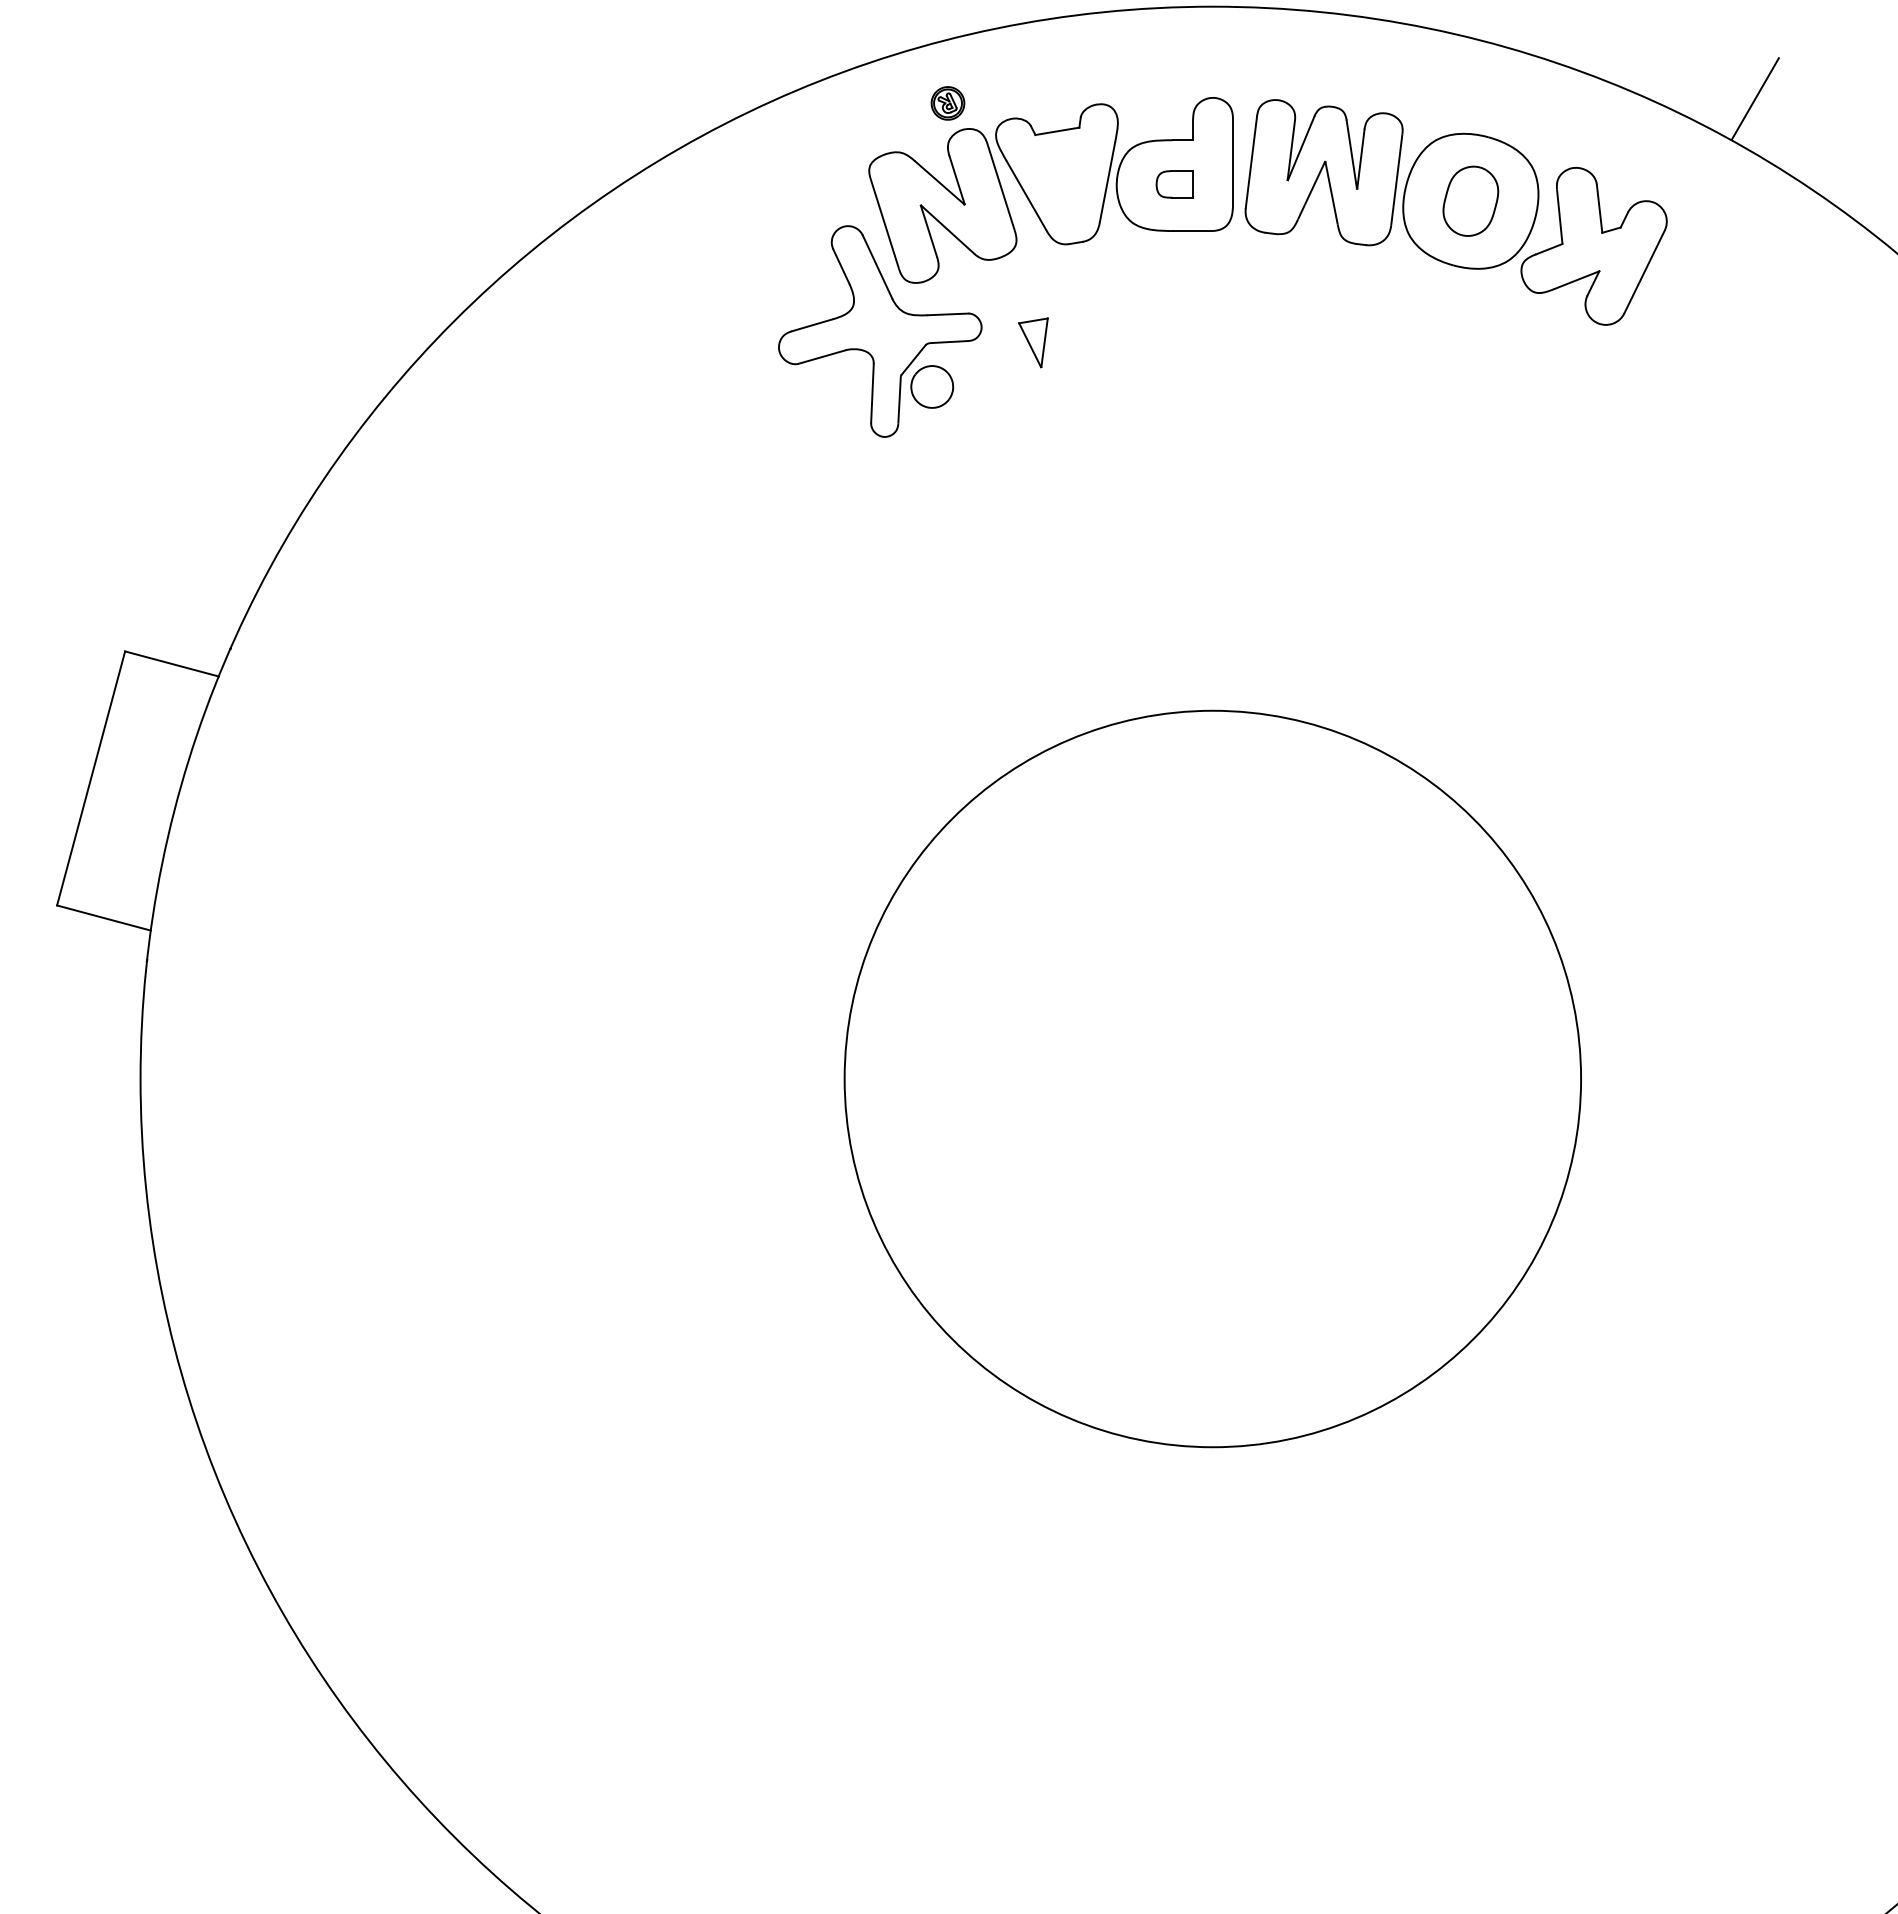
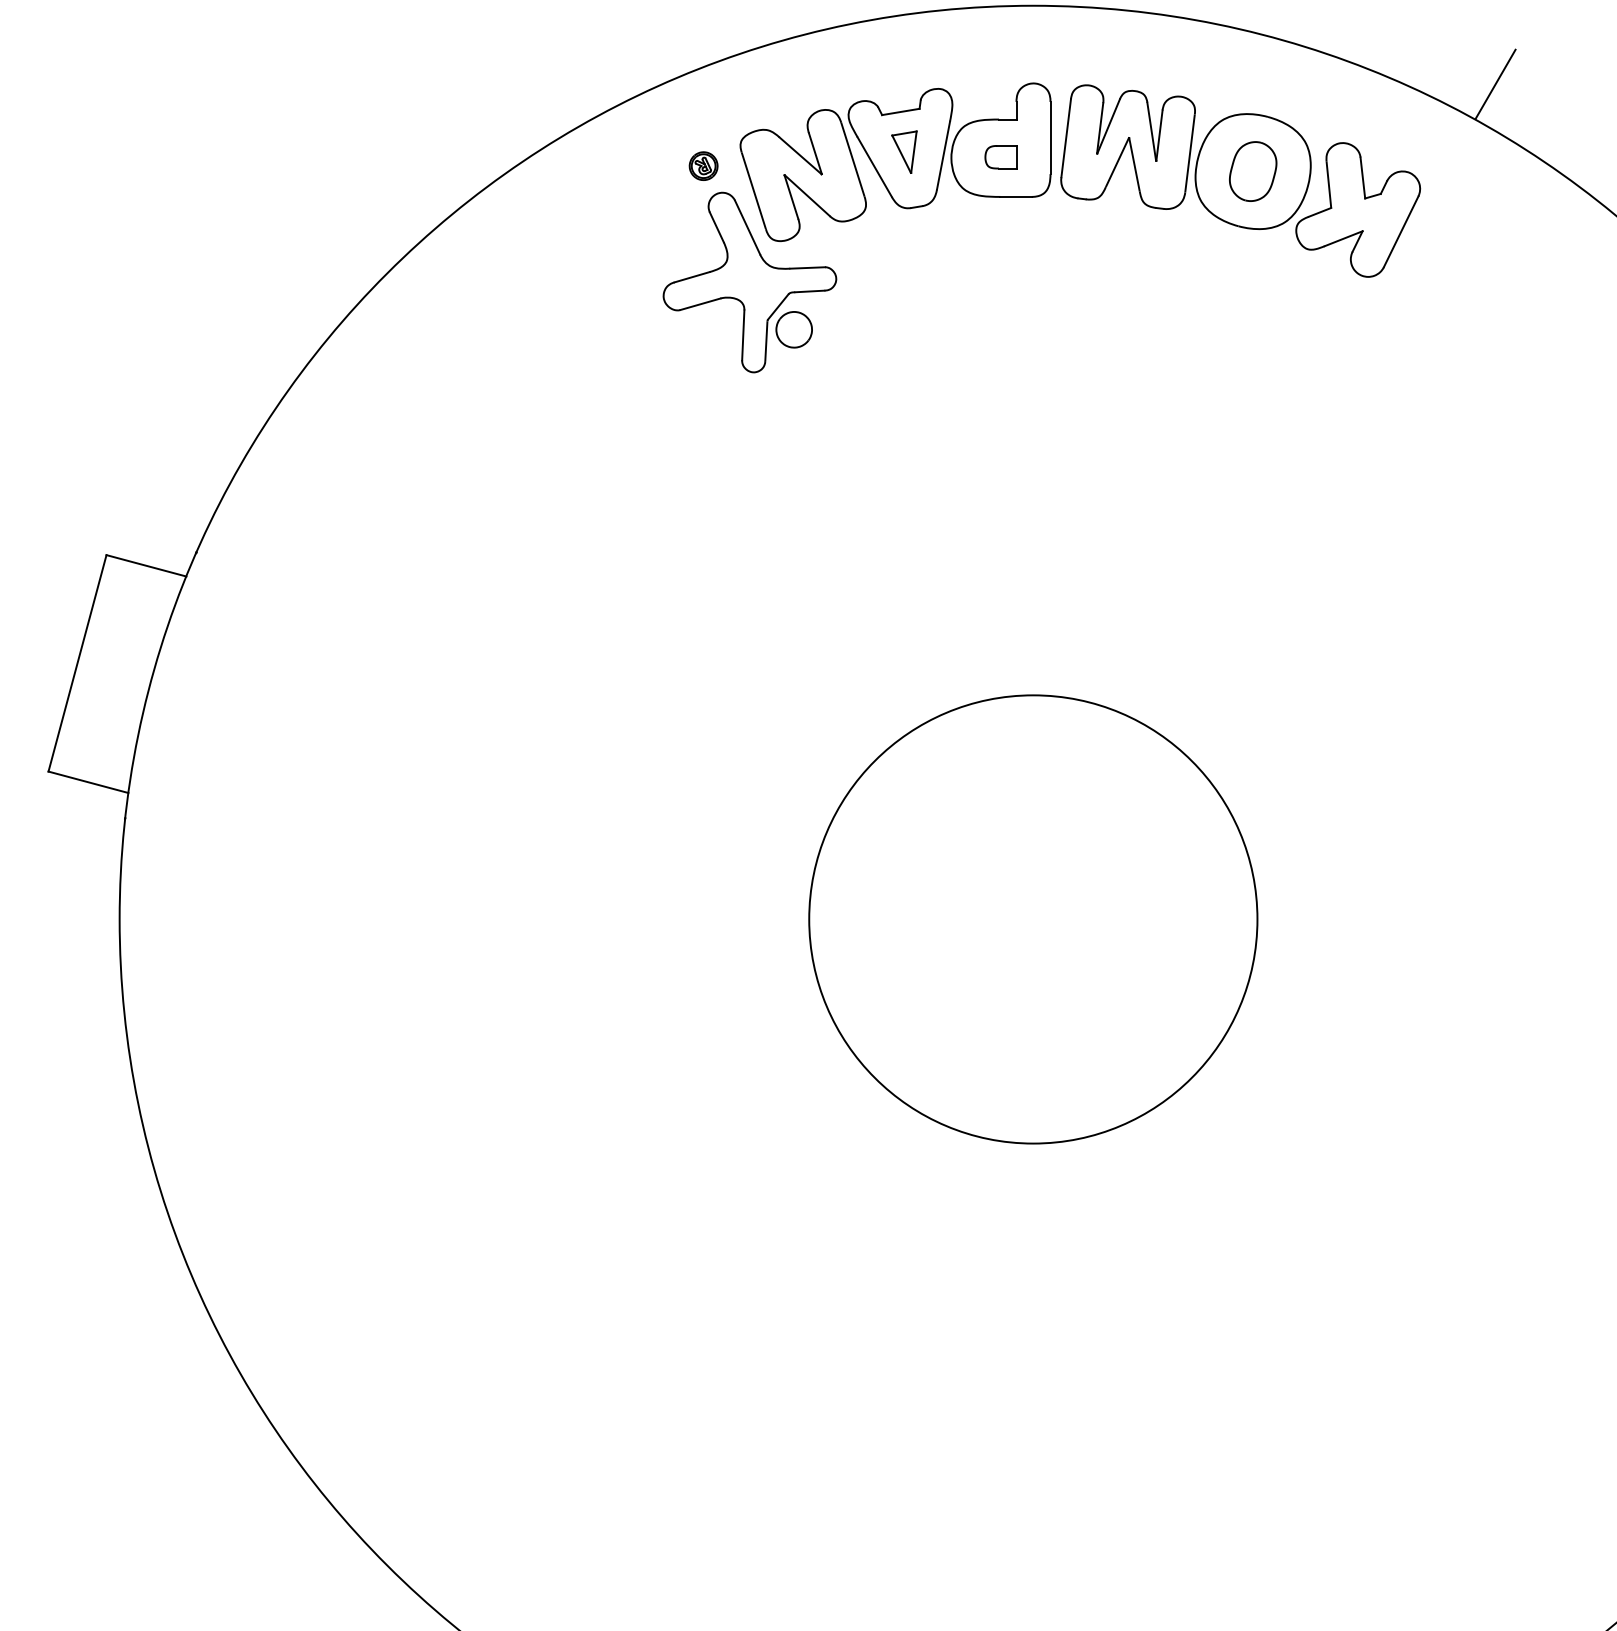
part: (947, 102) -> (703, 165), moved
part: (1033, 342) -> (904, 151), moved
circle: (1213, 1079) -> (1033, 919), size x0.71

